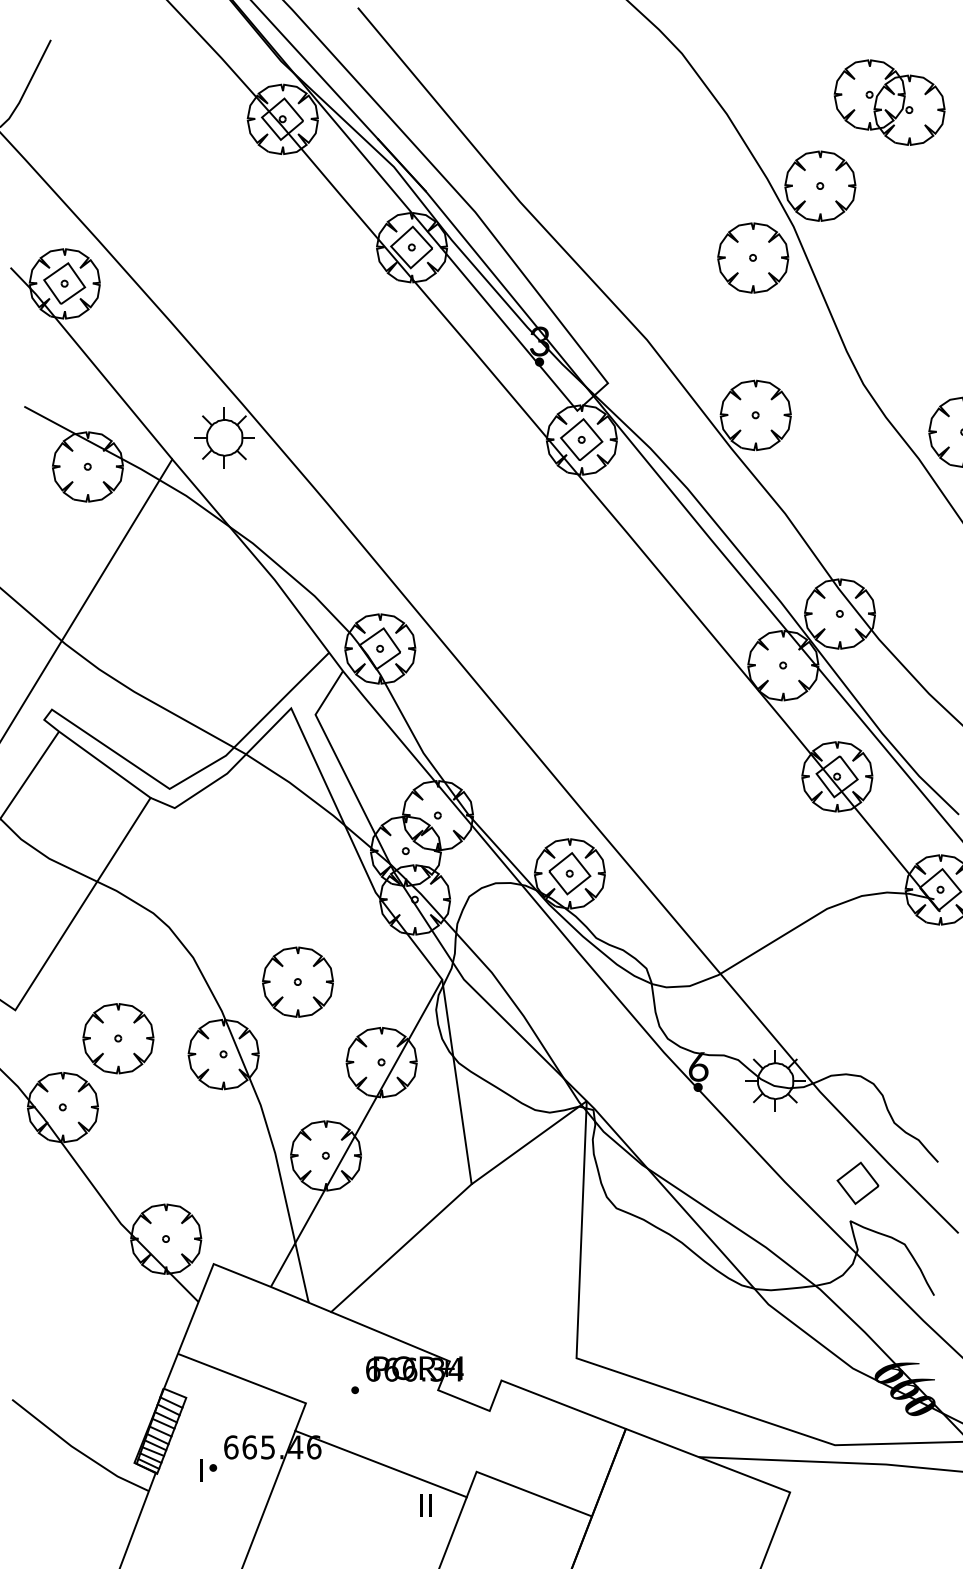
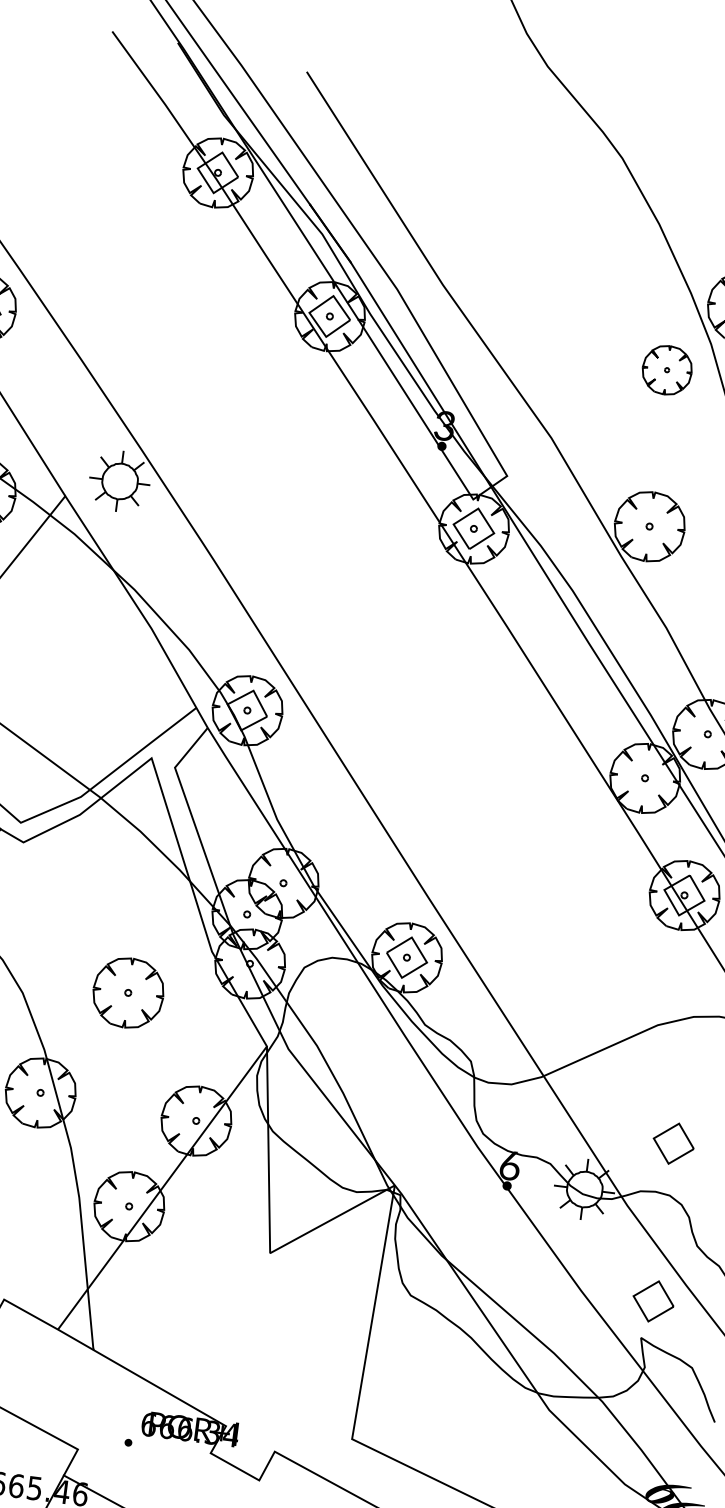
part: (753, 257) -> (667, 369), size x0.7
part: (297, 981) -> (128, 992), moved
part: (857, 1023) -> (673, 1142), added
line: (401, 1248) -> (192, 1308), removed

